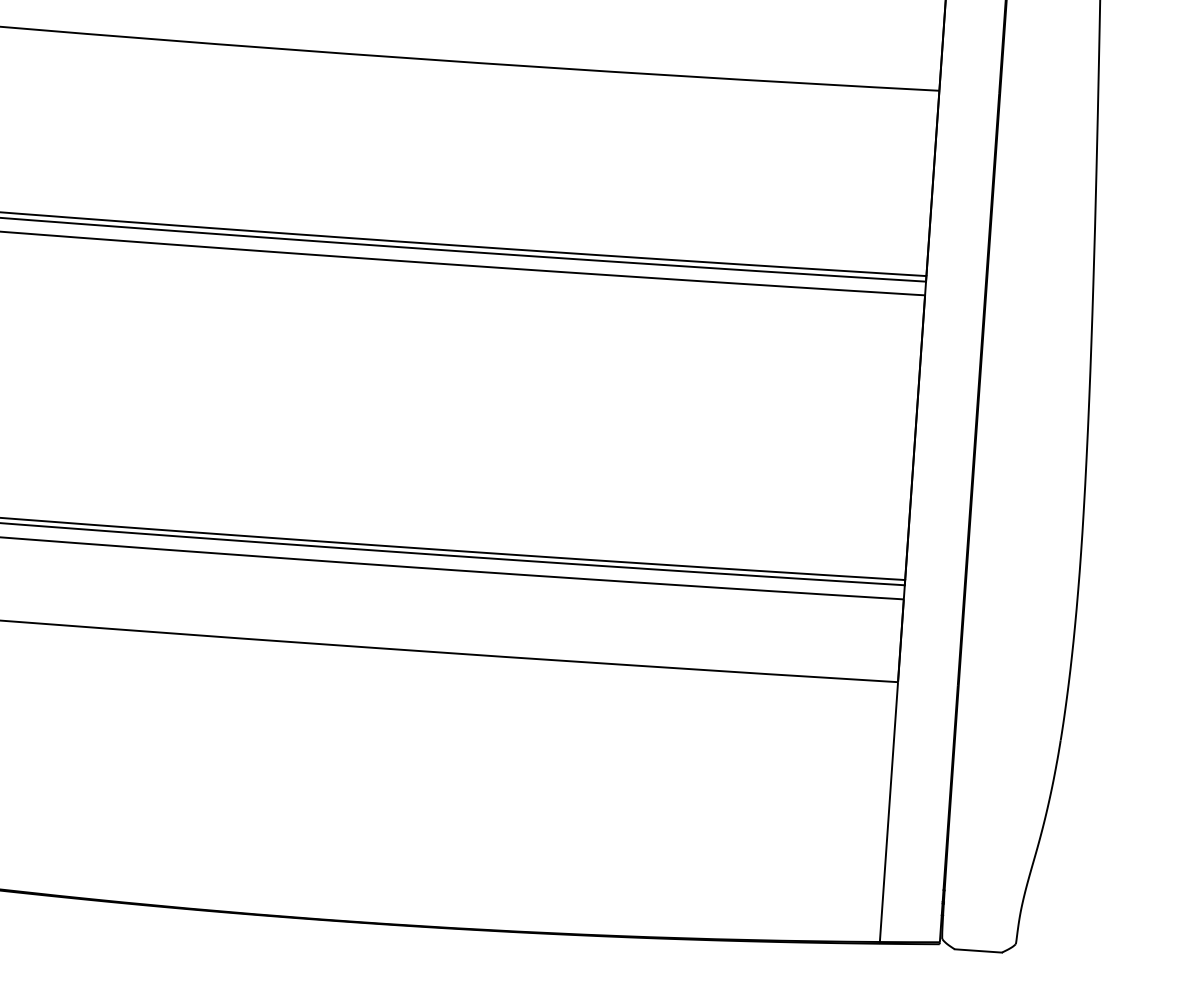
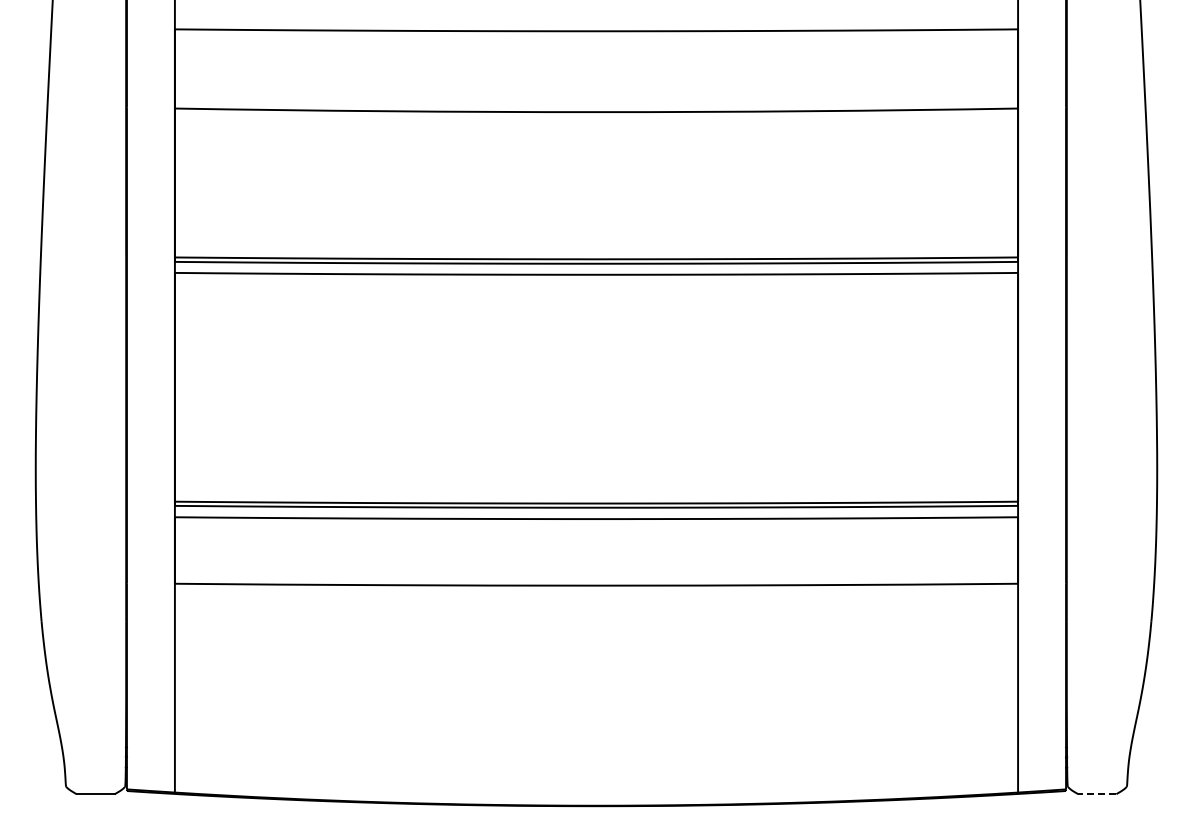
line: (978, 951) -> (1097, 794), solid -> dashed

